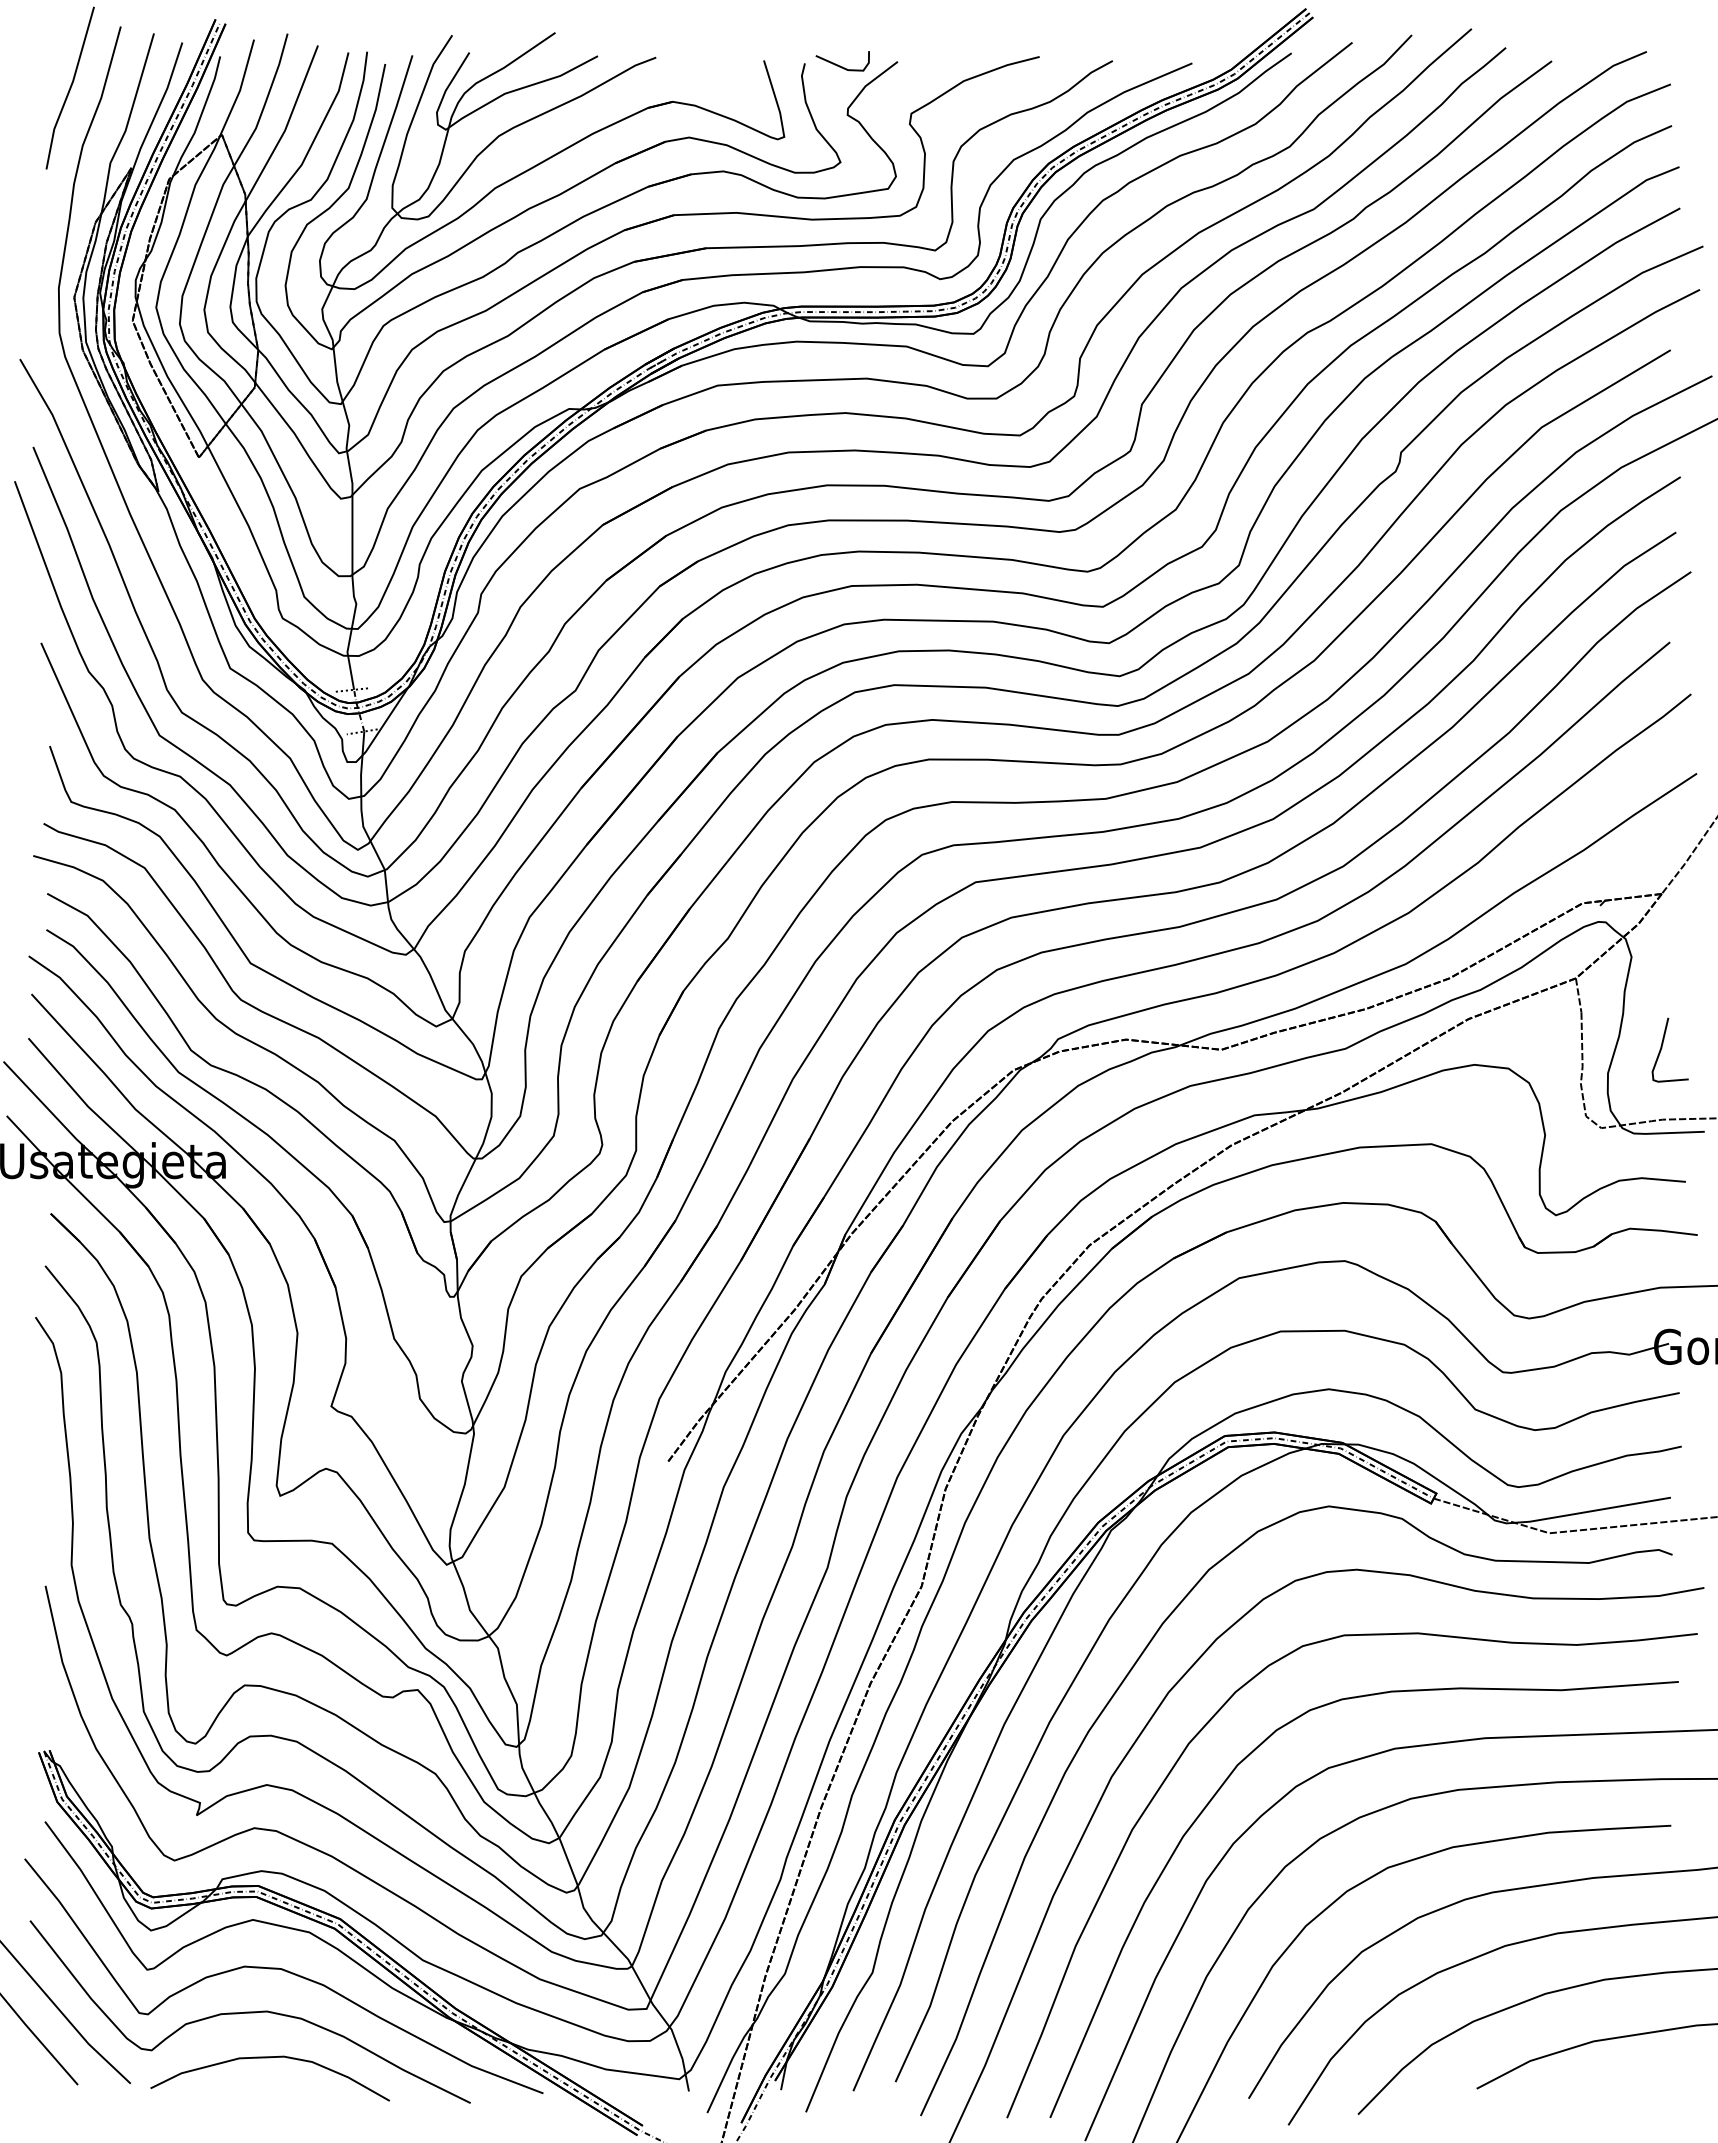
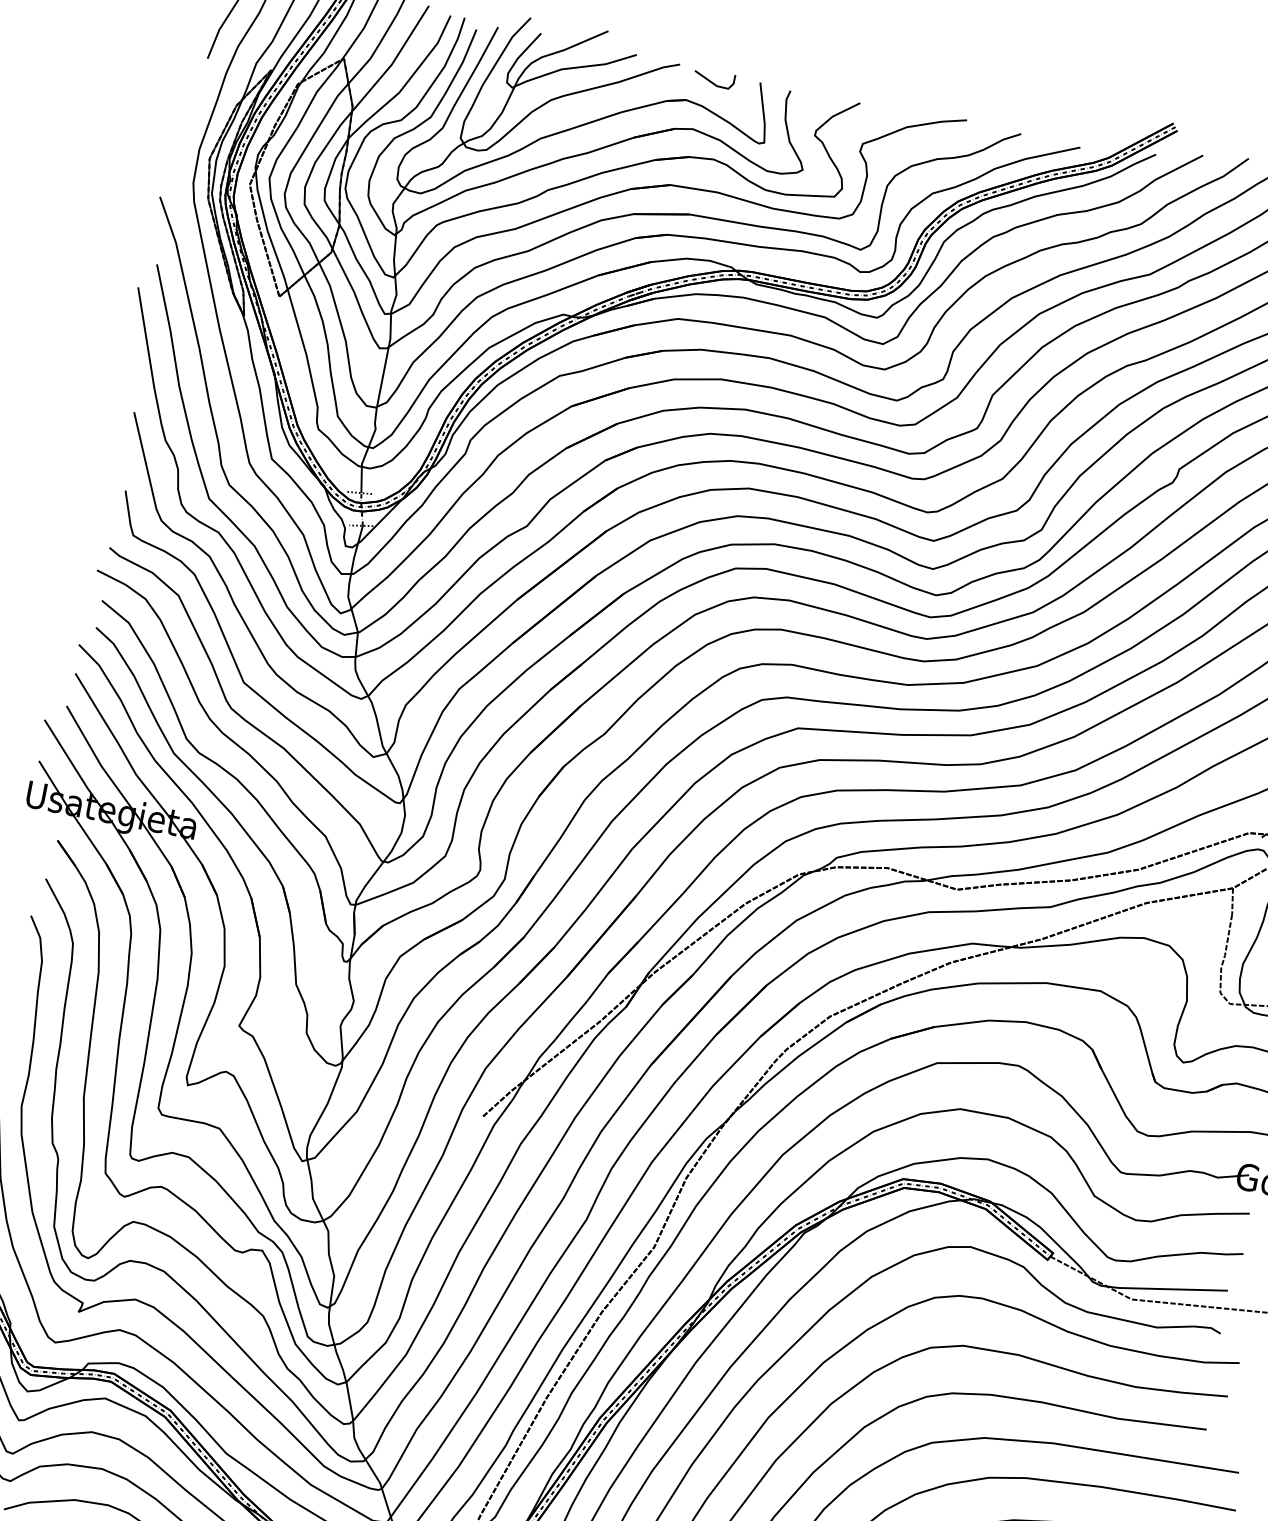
line: (840, 65) -> (712, 81), moved

